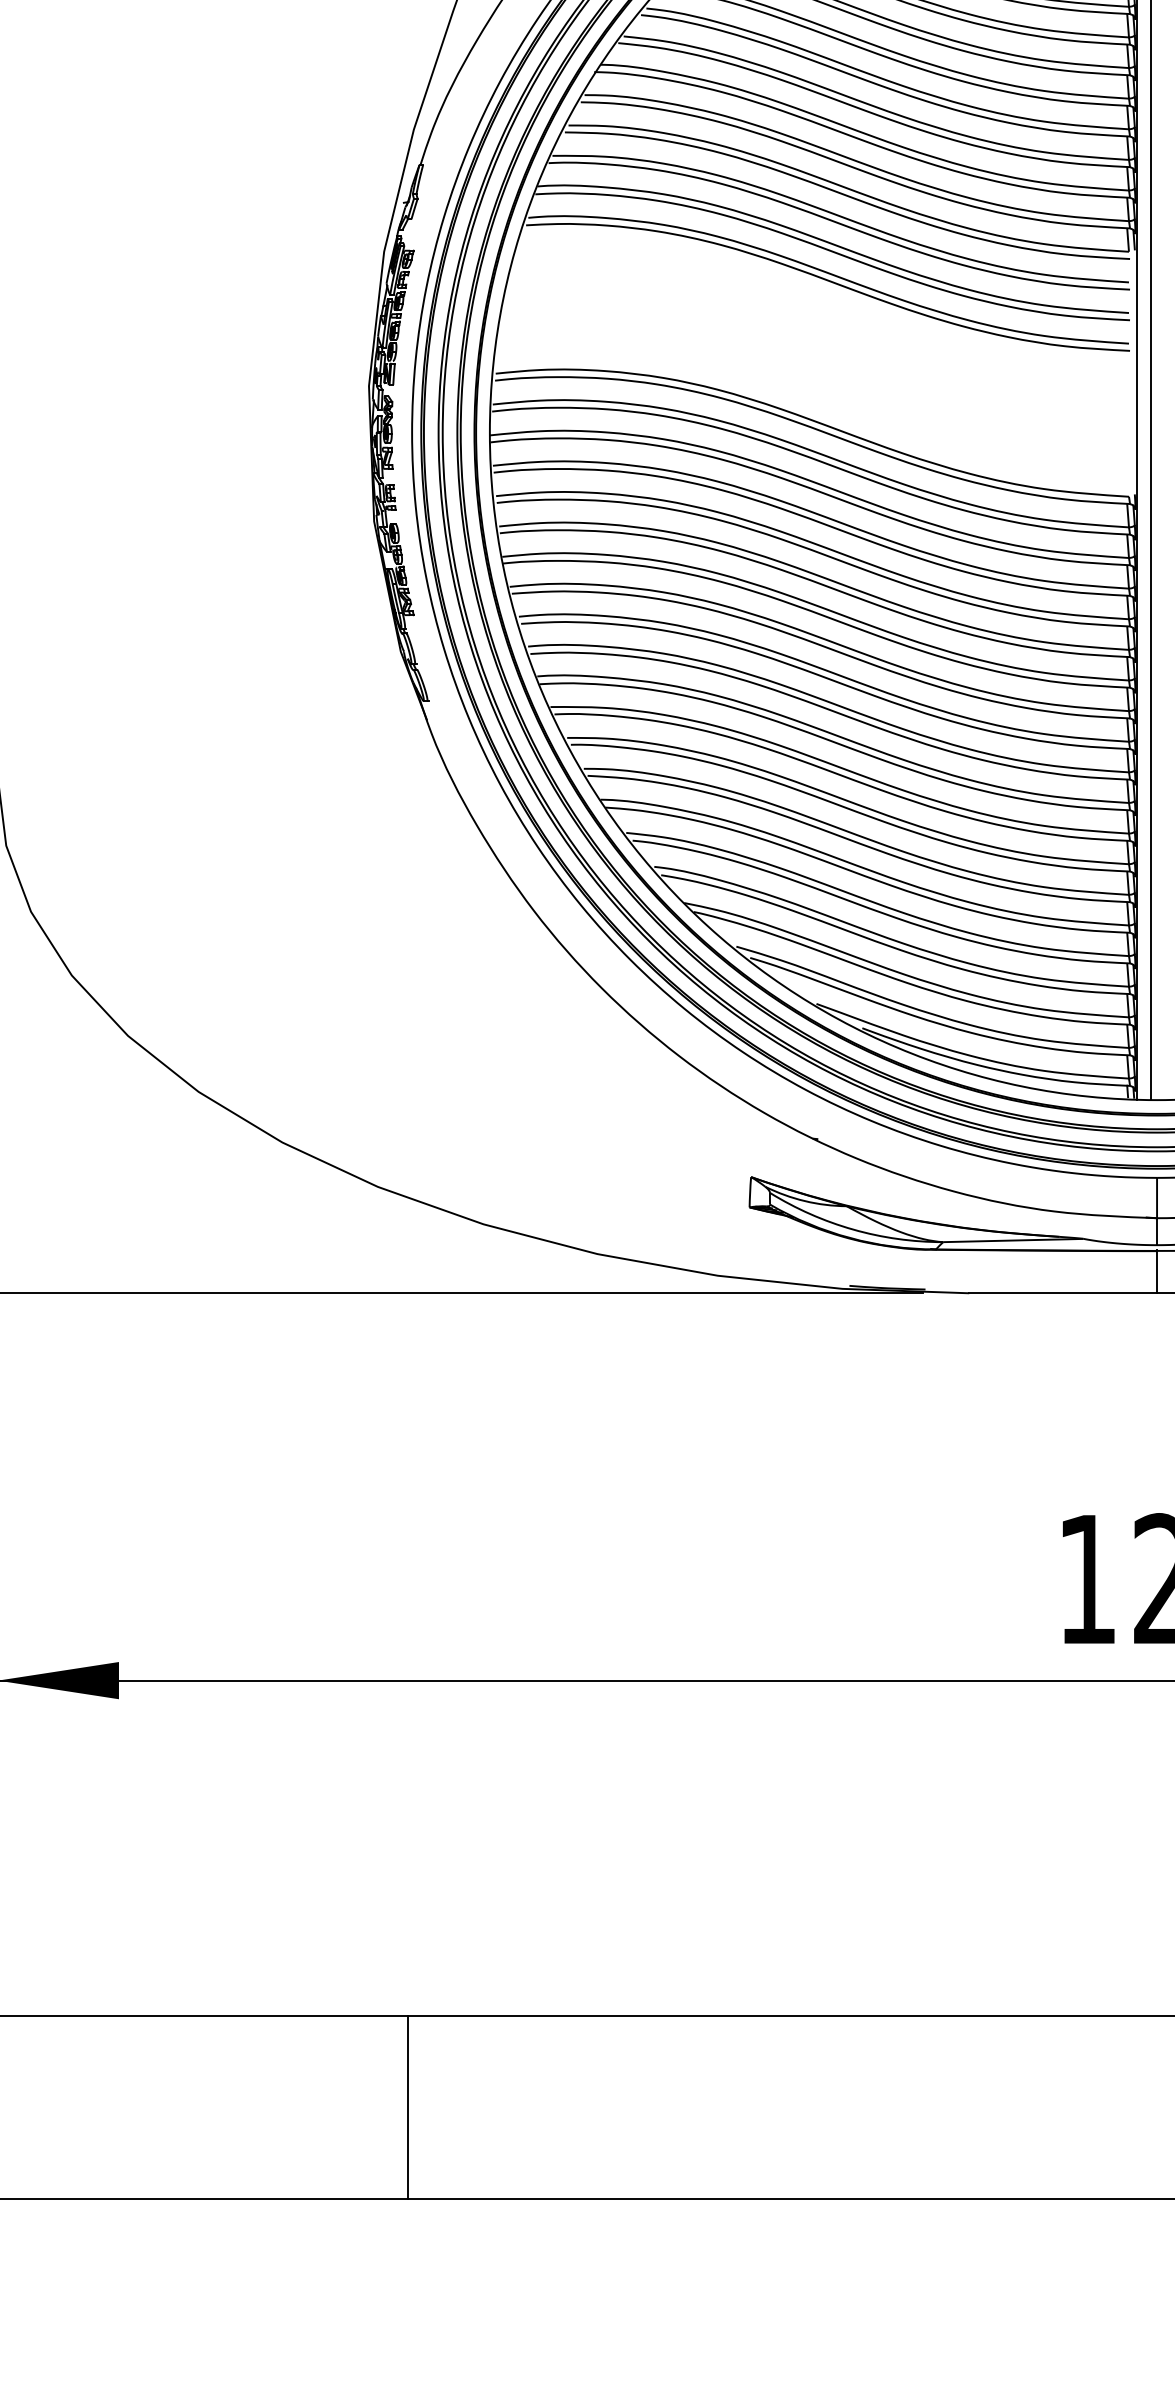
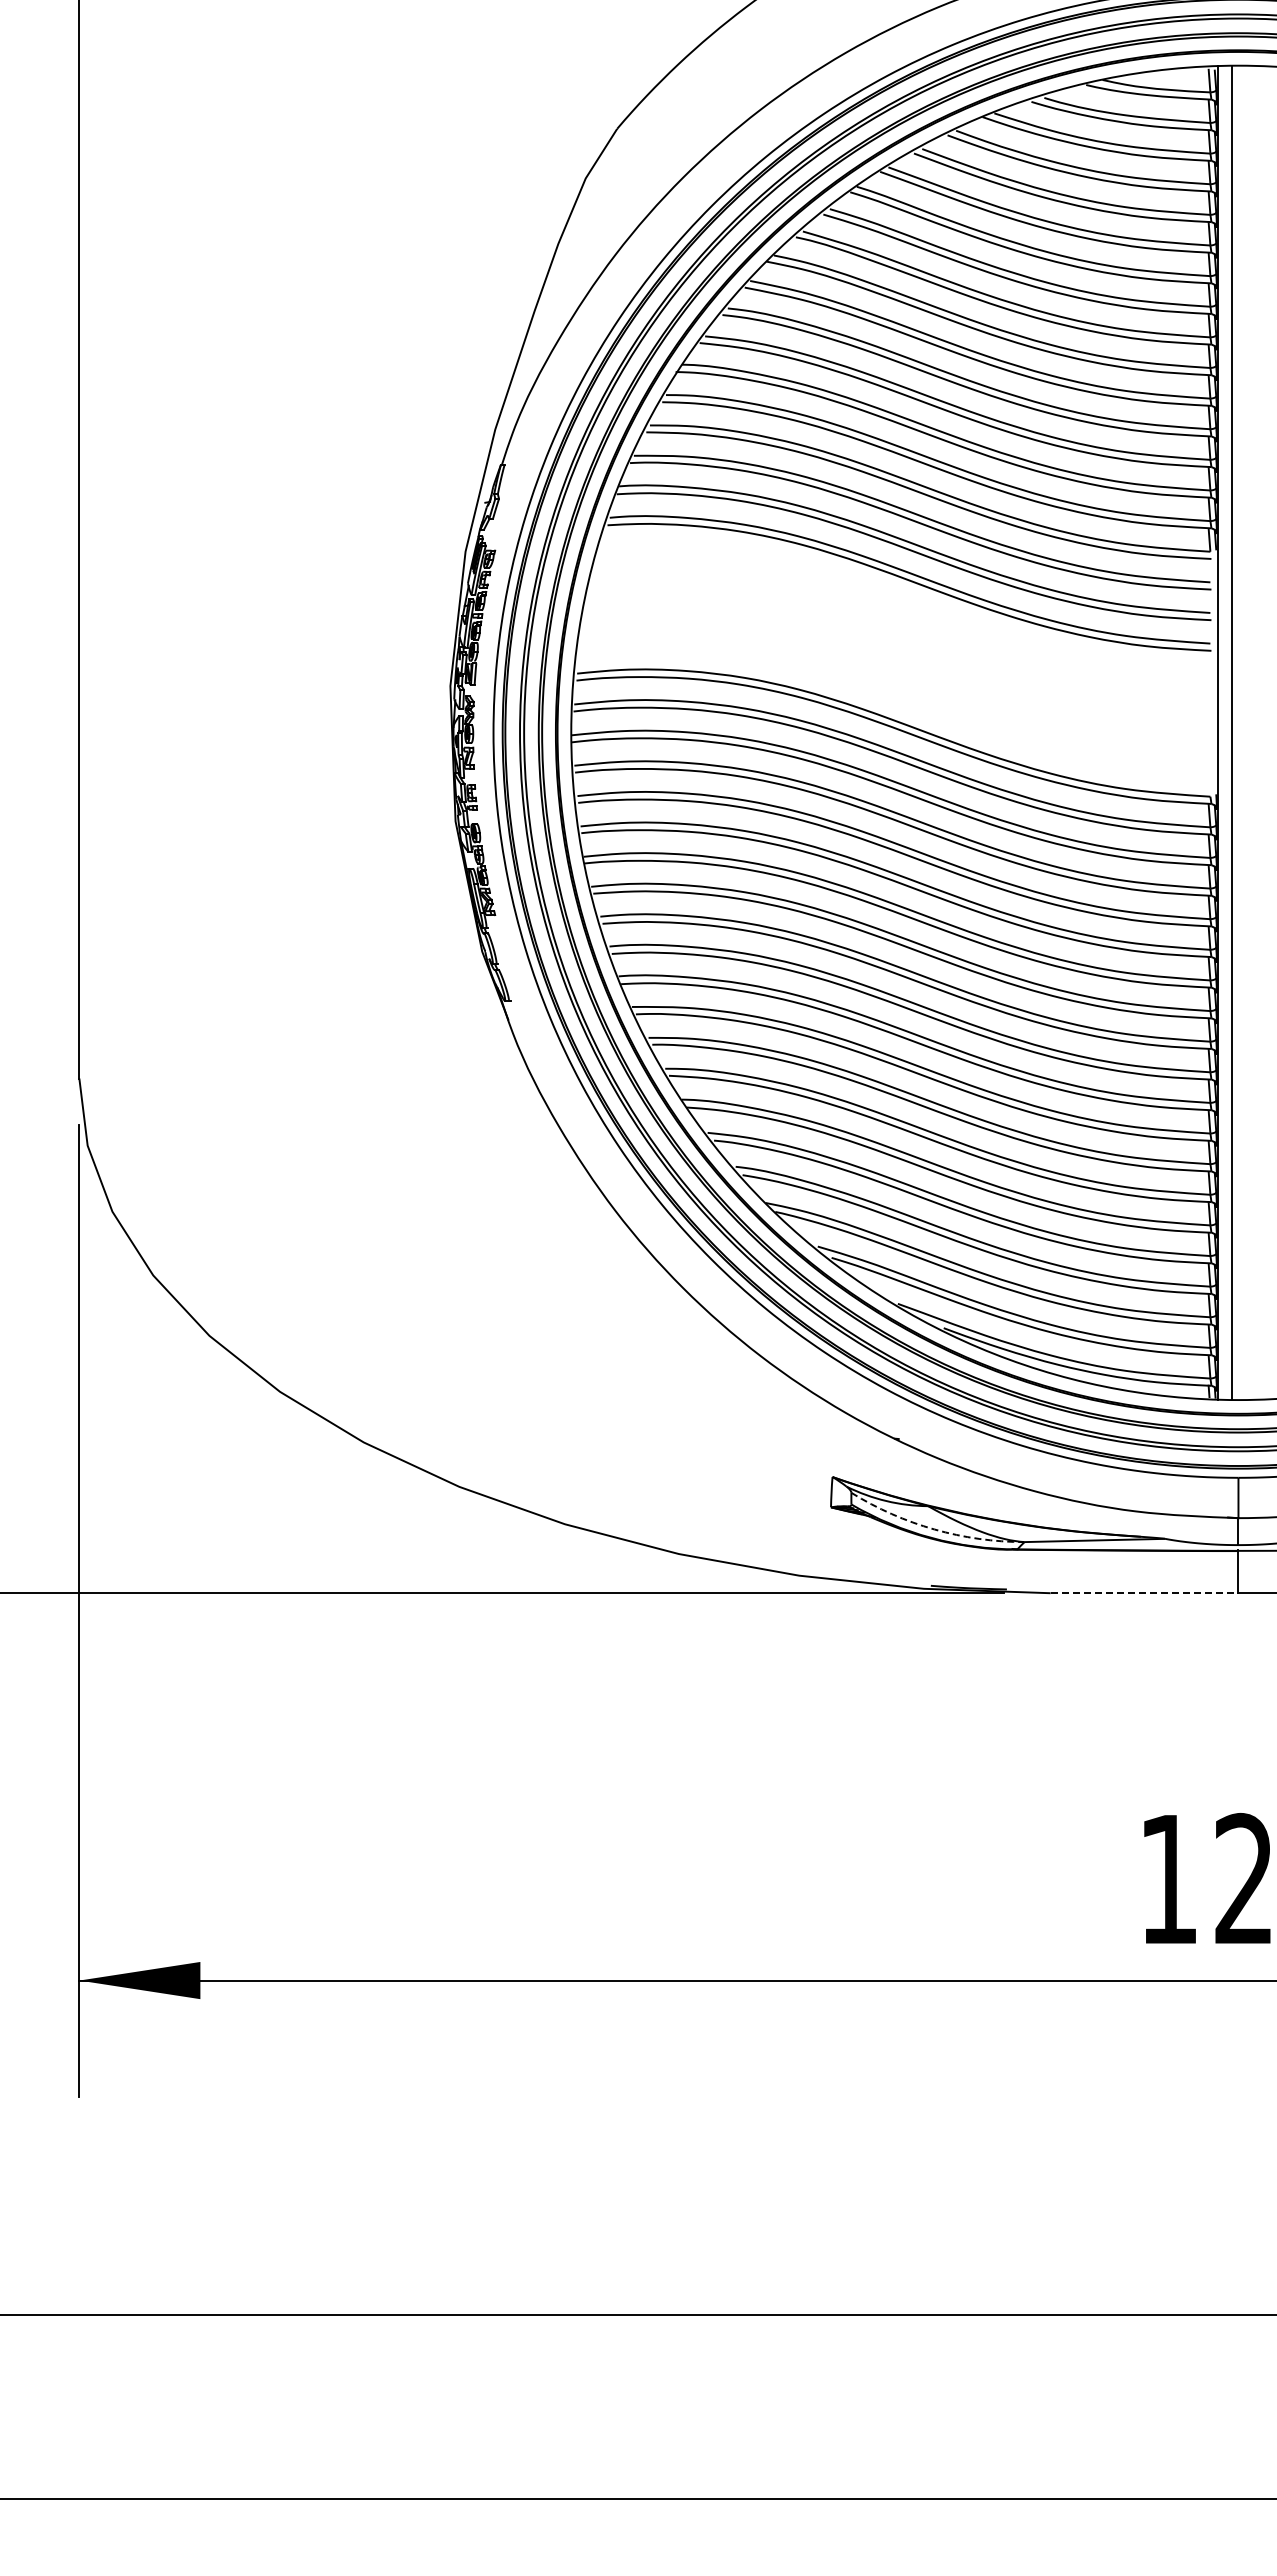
arc: (853, 1229) -> (934, 1529), solid -> dashed
line: (1063, 1293) -> (1144, 1593), solid -> dashed
line: (408, 2106) -> (489, 2406), removed

